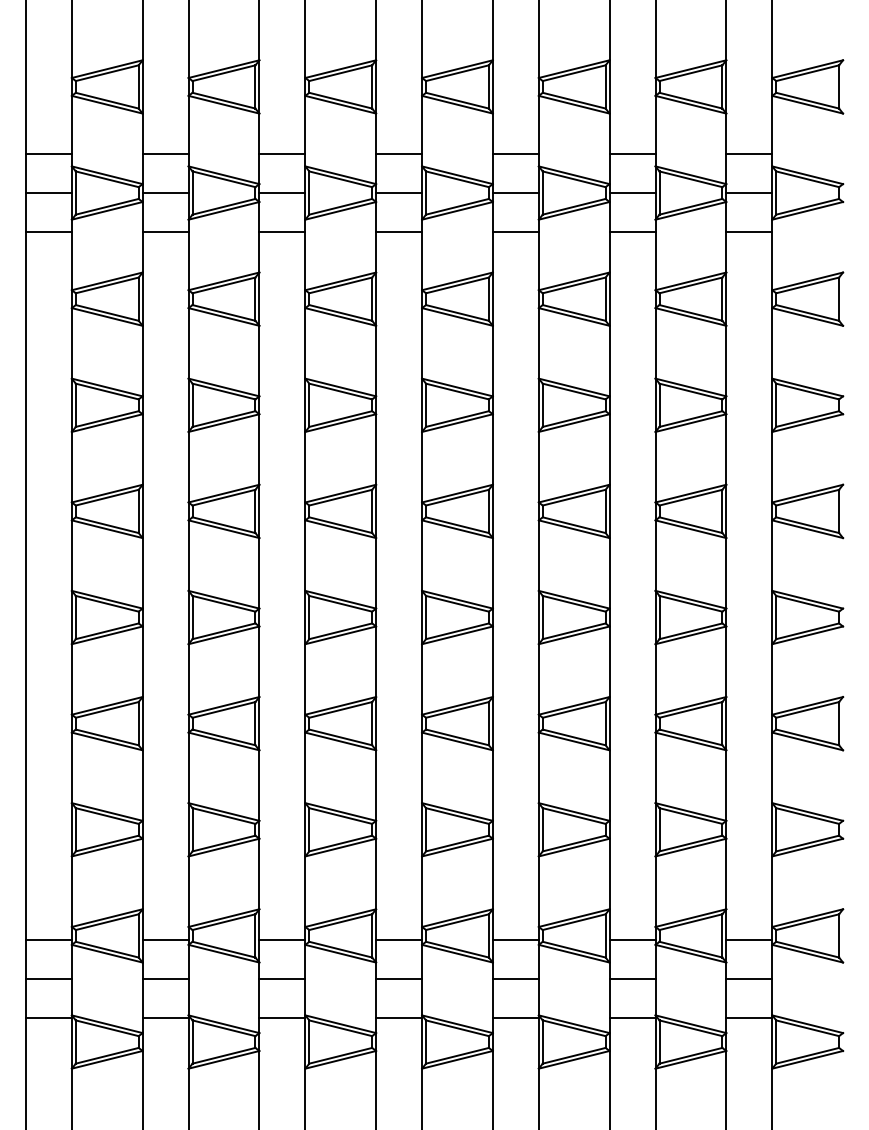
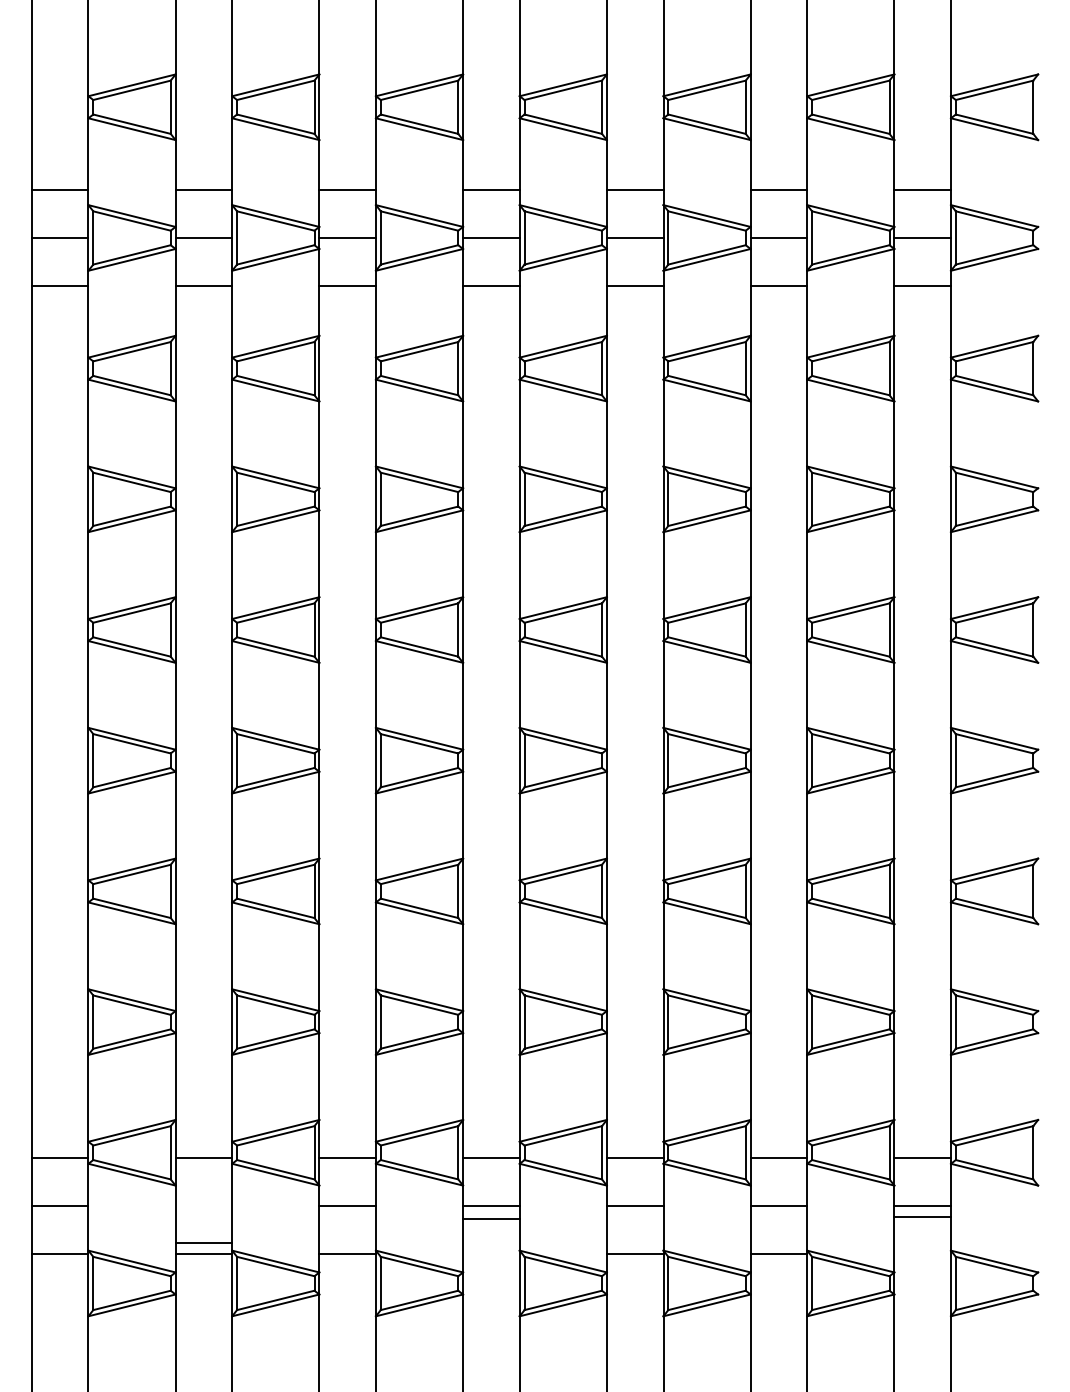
line: (165, 979) -> (203, 1243), moved
line: (399, 1018) -> (491, 1220), moved
line: (749, 1018) -> (922, 1217), moved

